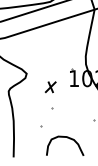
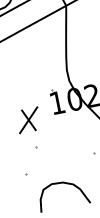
part: (50, 87) -> (28, 120), size x1.67

